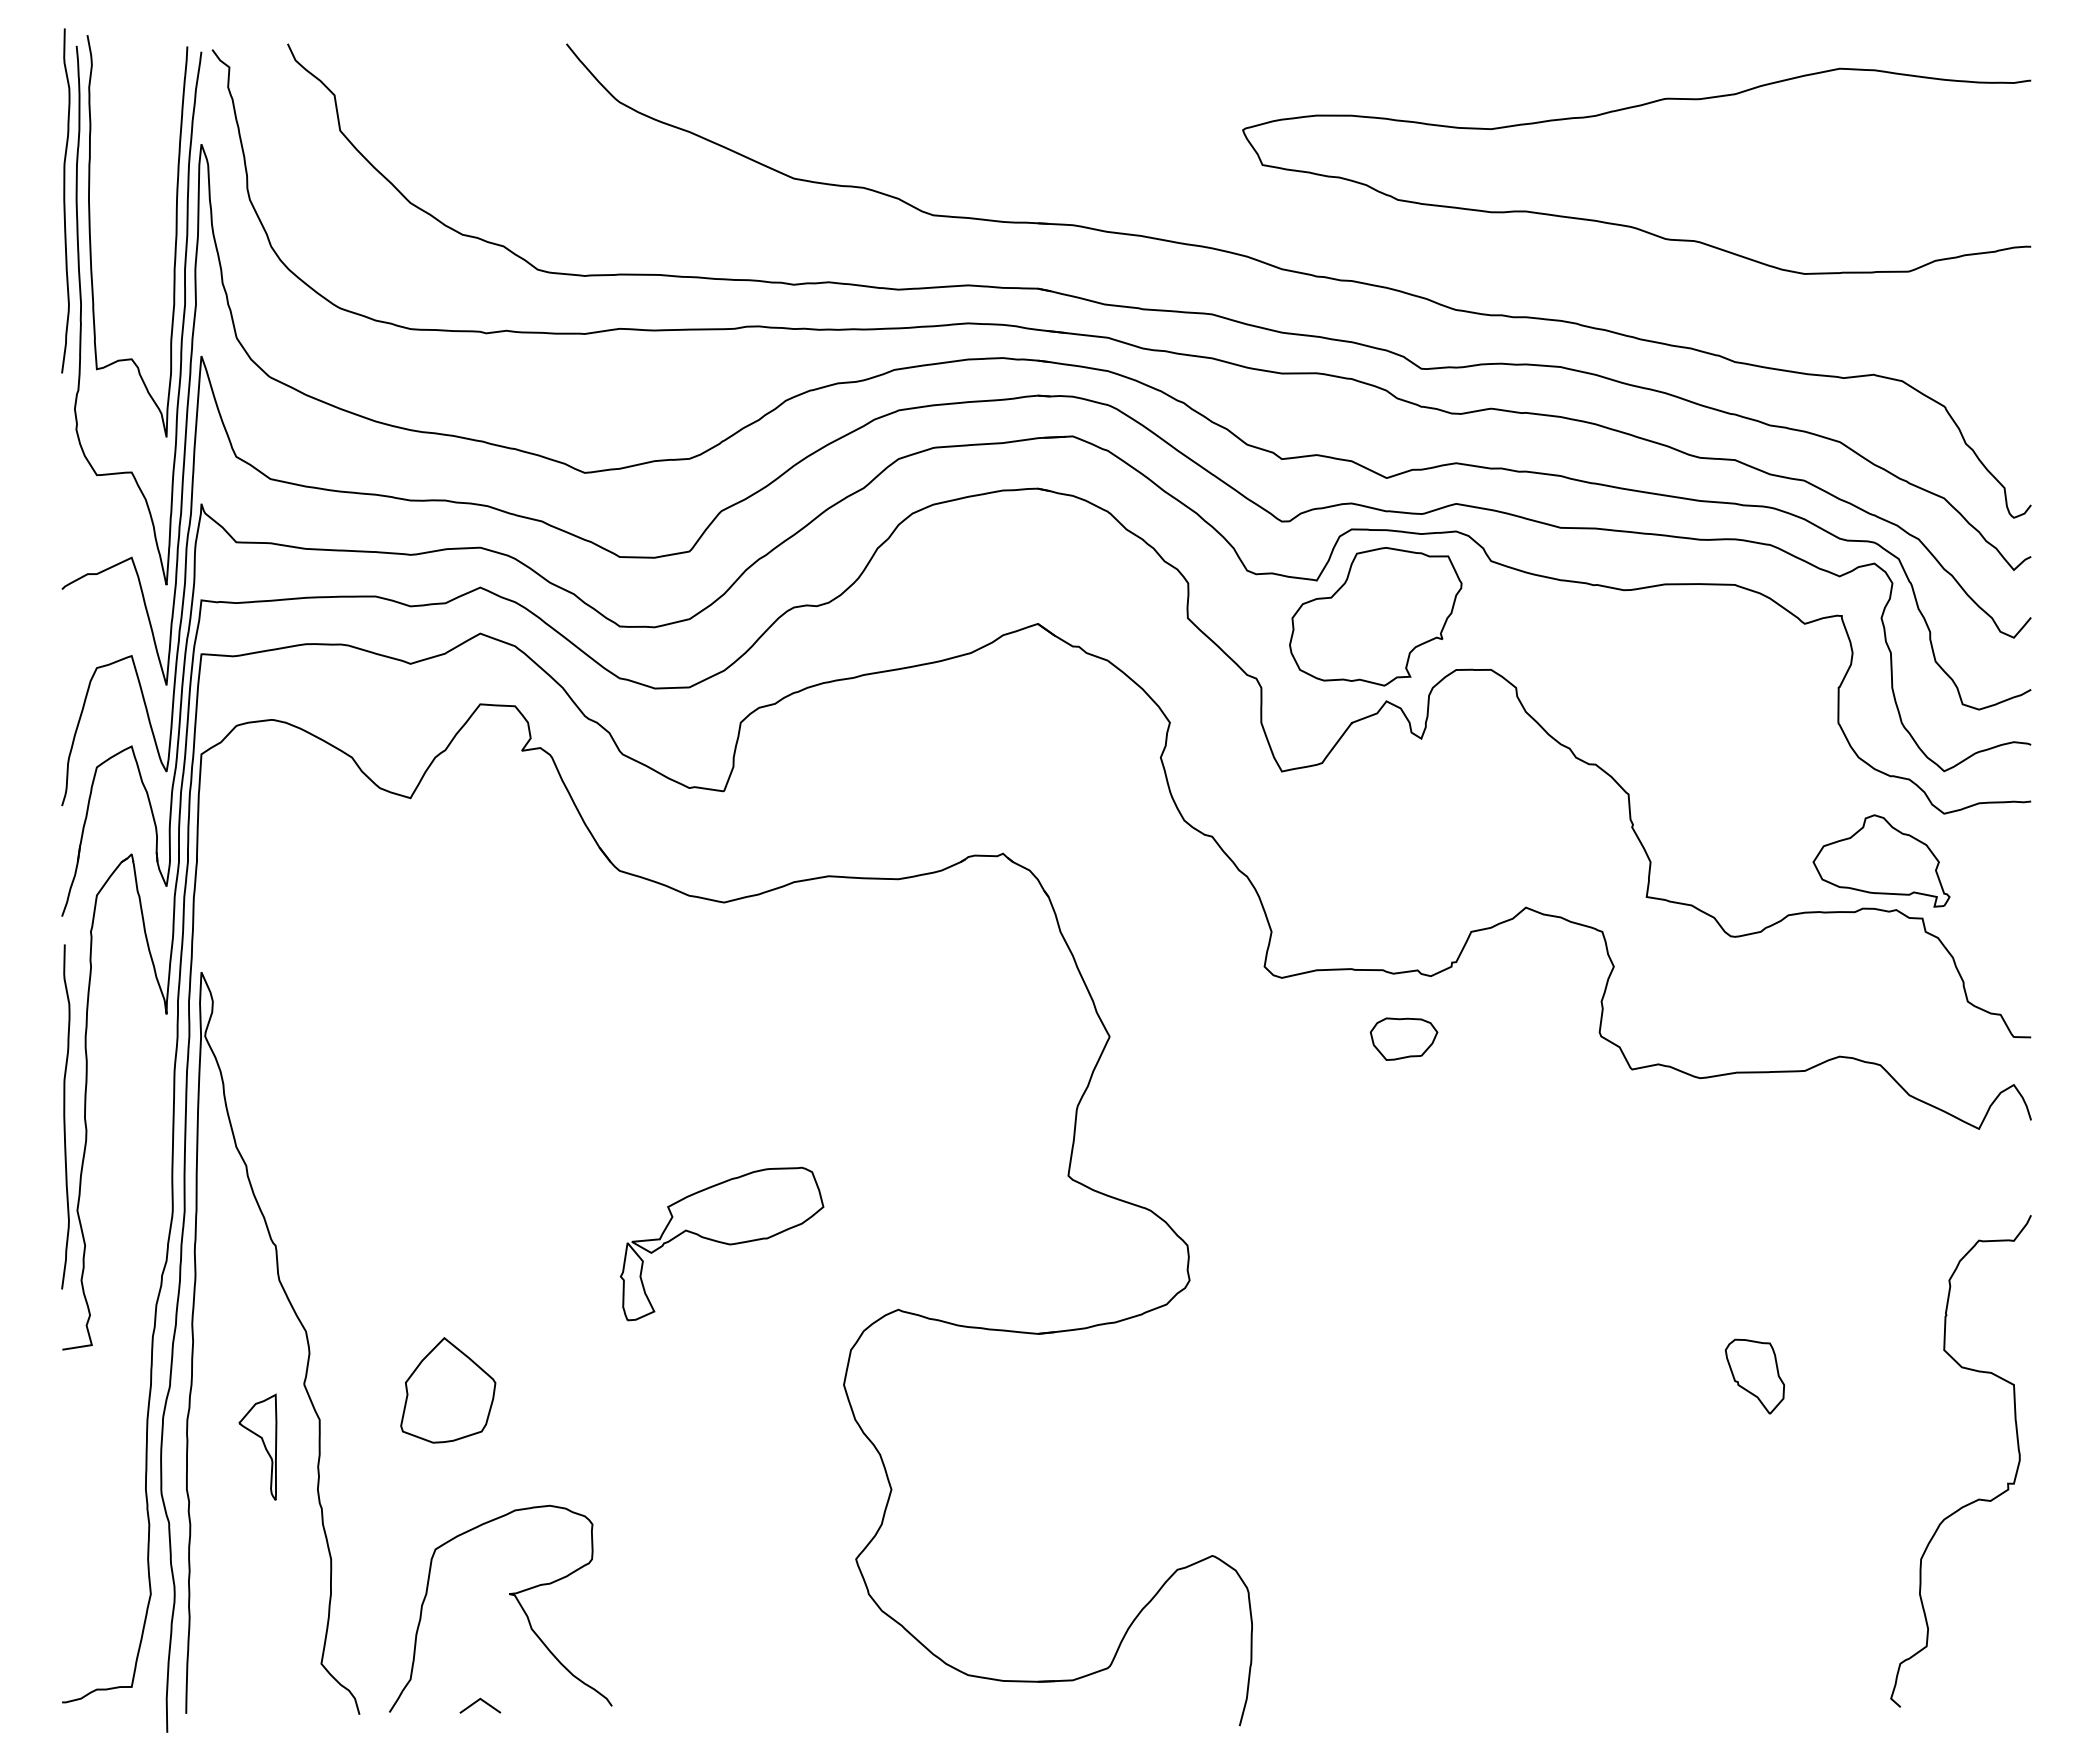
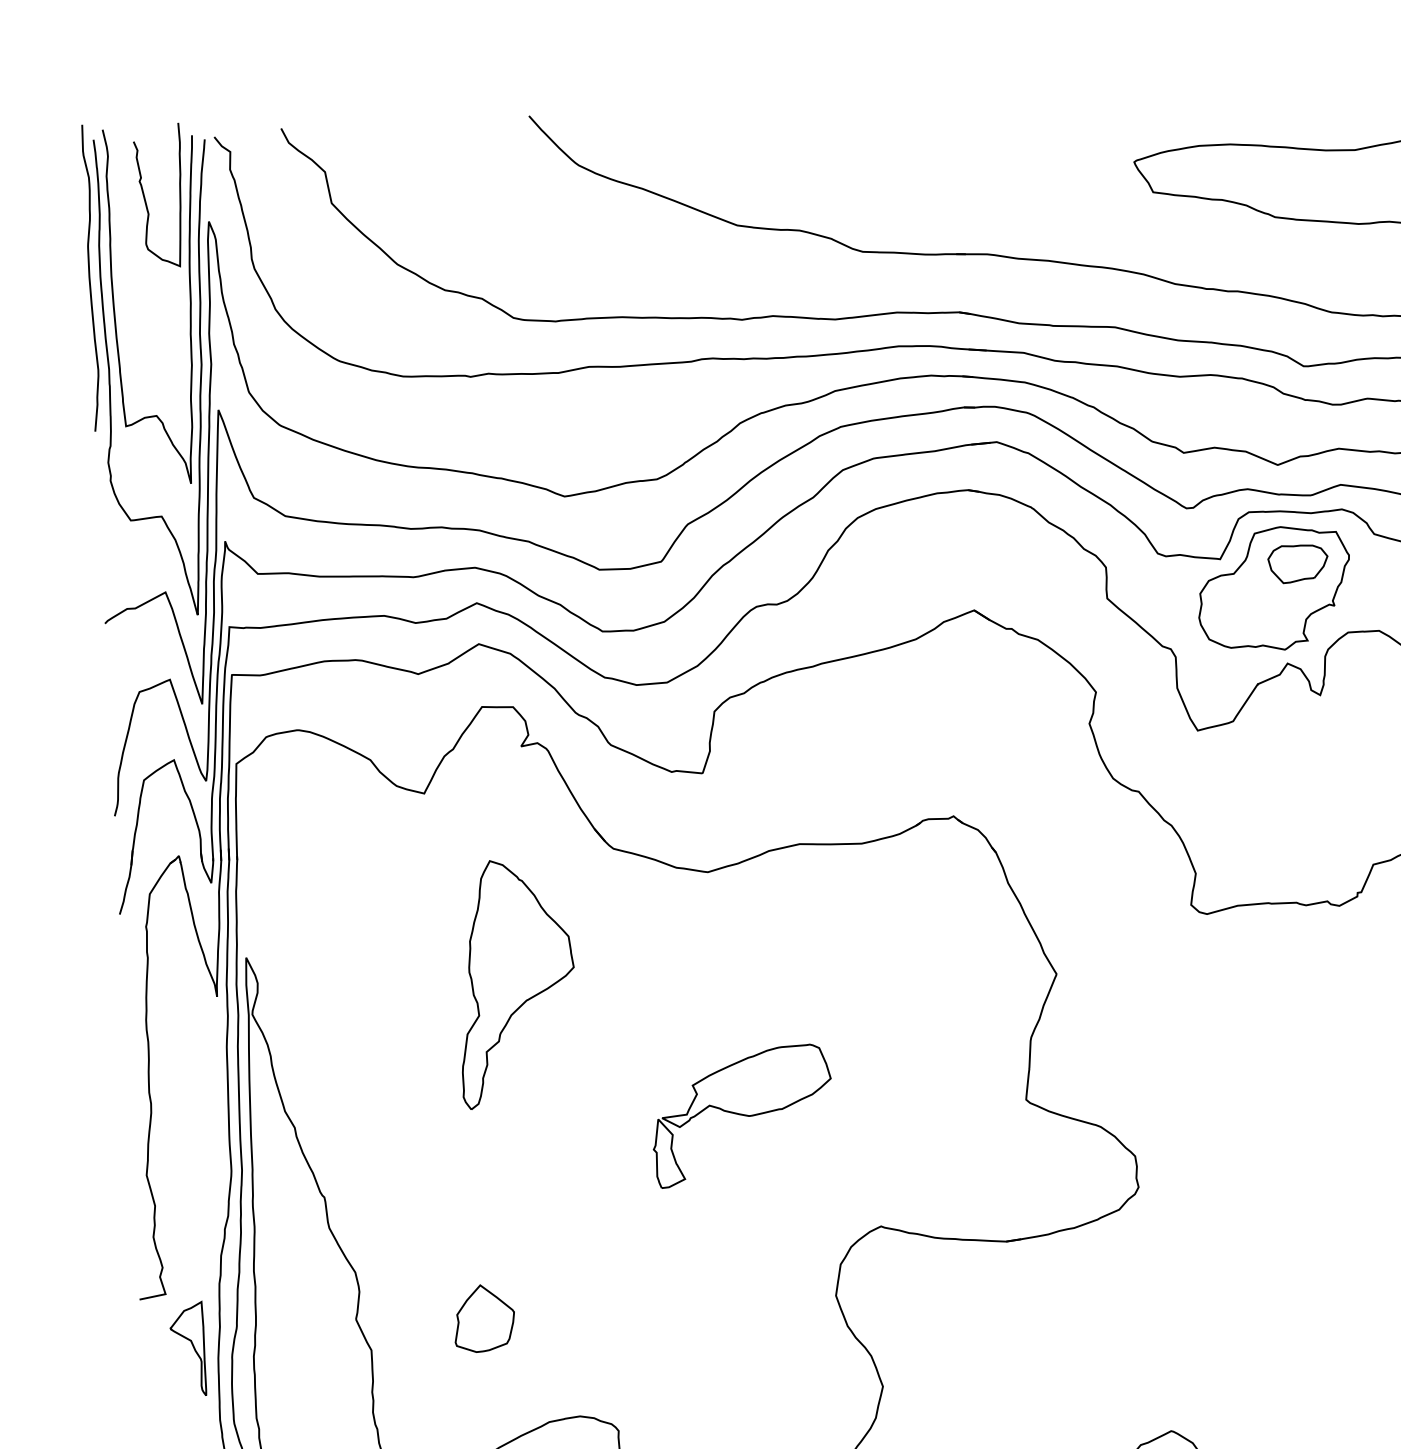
curve: (132, 117) -> (146, 200), added
part: (502, 1015) -> (515, 982), added
part: (1403, 1038) -> (1297, 563), moved
curve: (65, 1116) -> (131, 1092), removed
part: (721, 1243) -> (741, 1115), moved
part: (447, 1390) -> (483, 1318), size x0.71
part: (263, 1445) -> (192, 1347), moved

